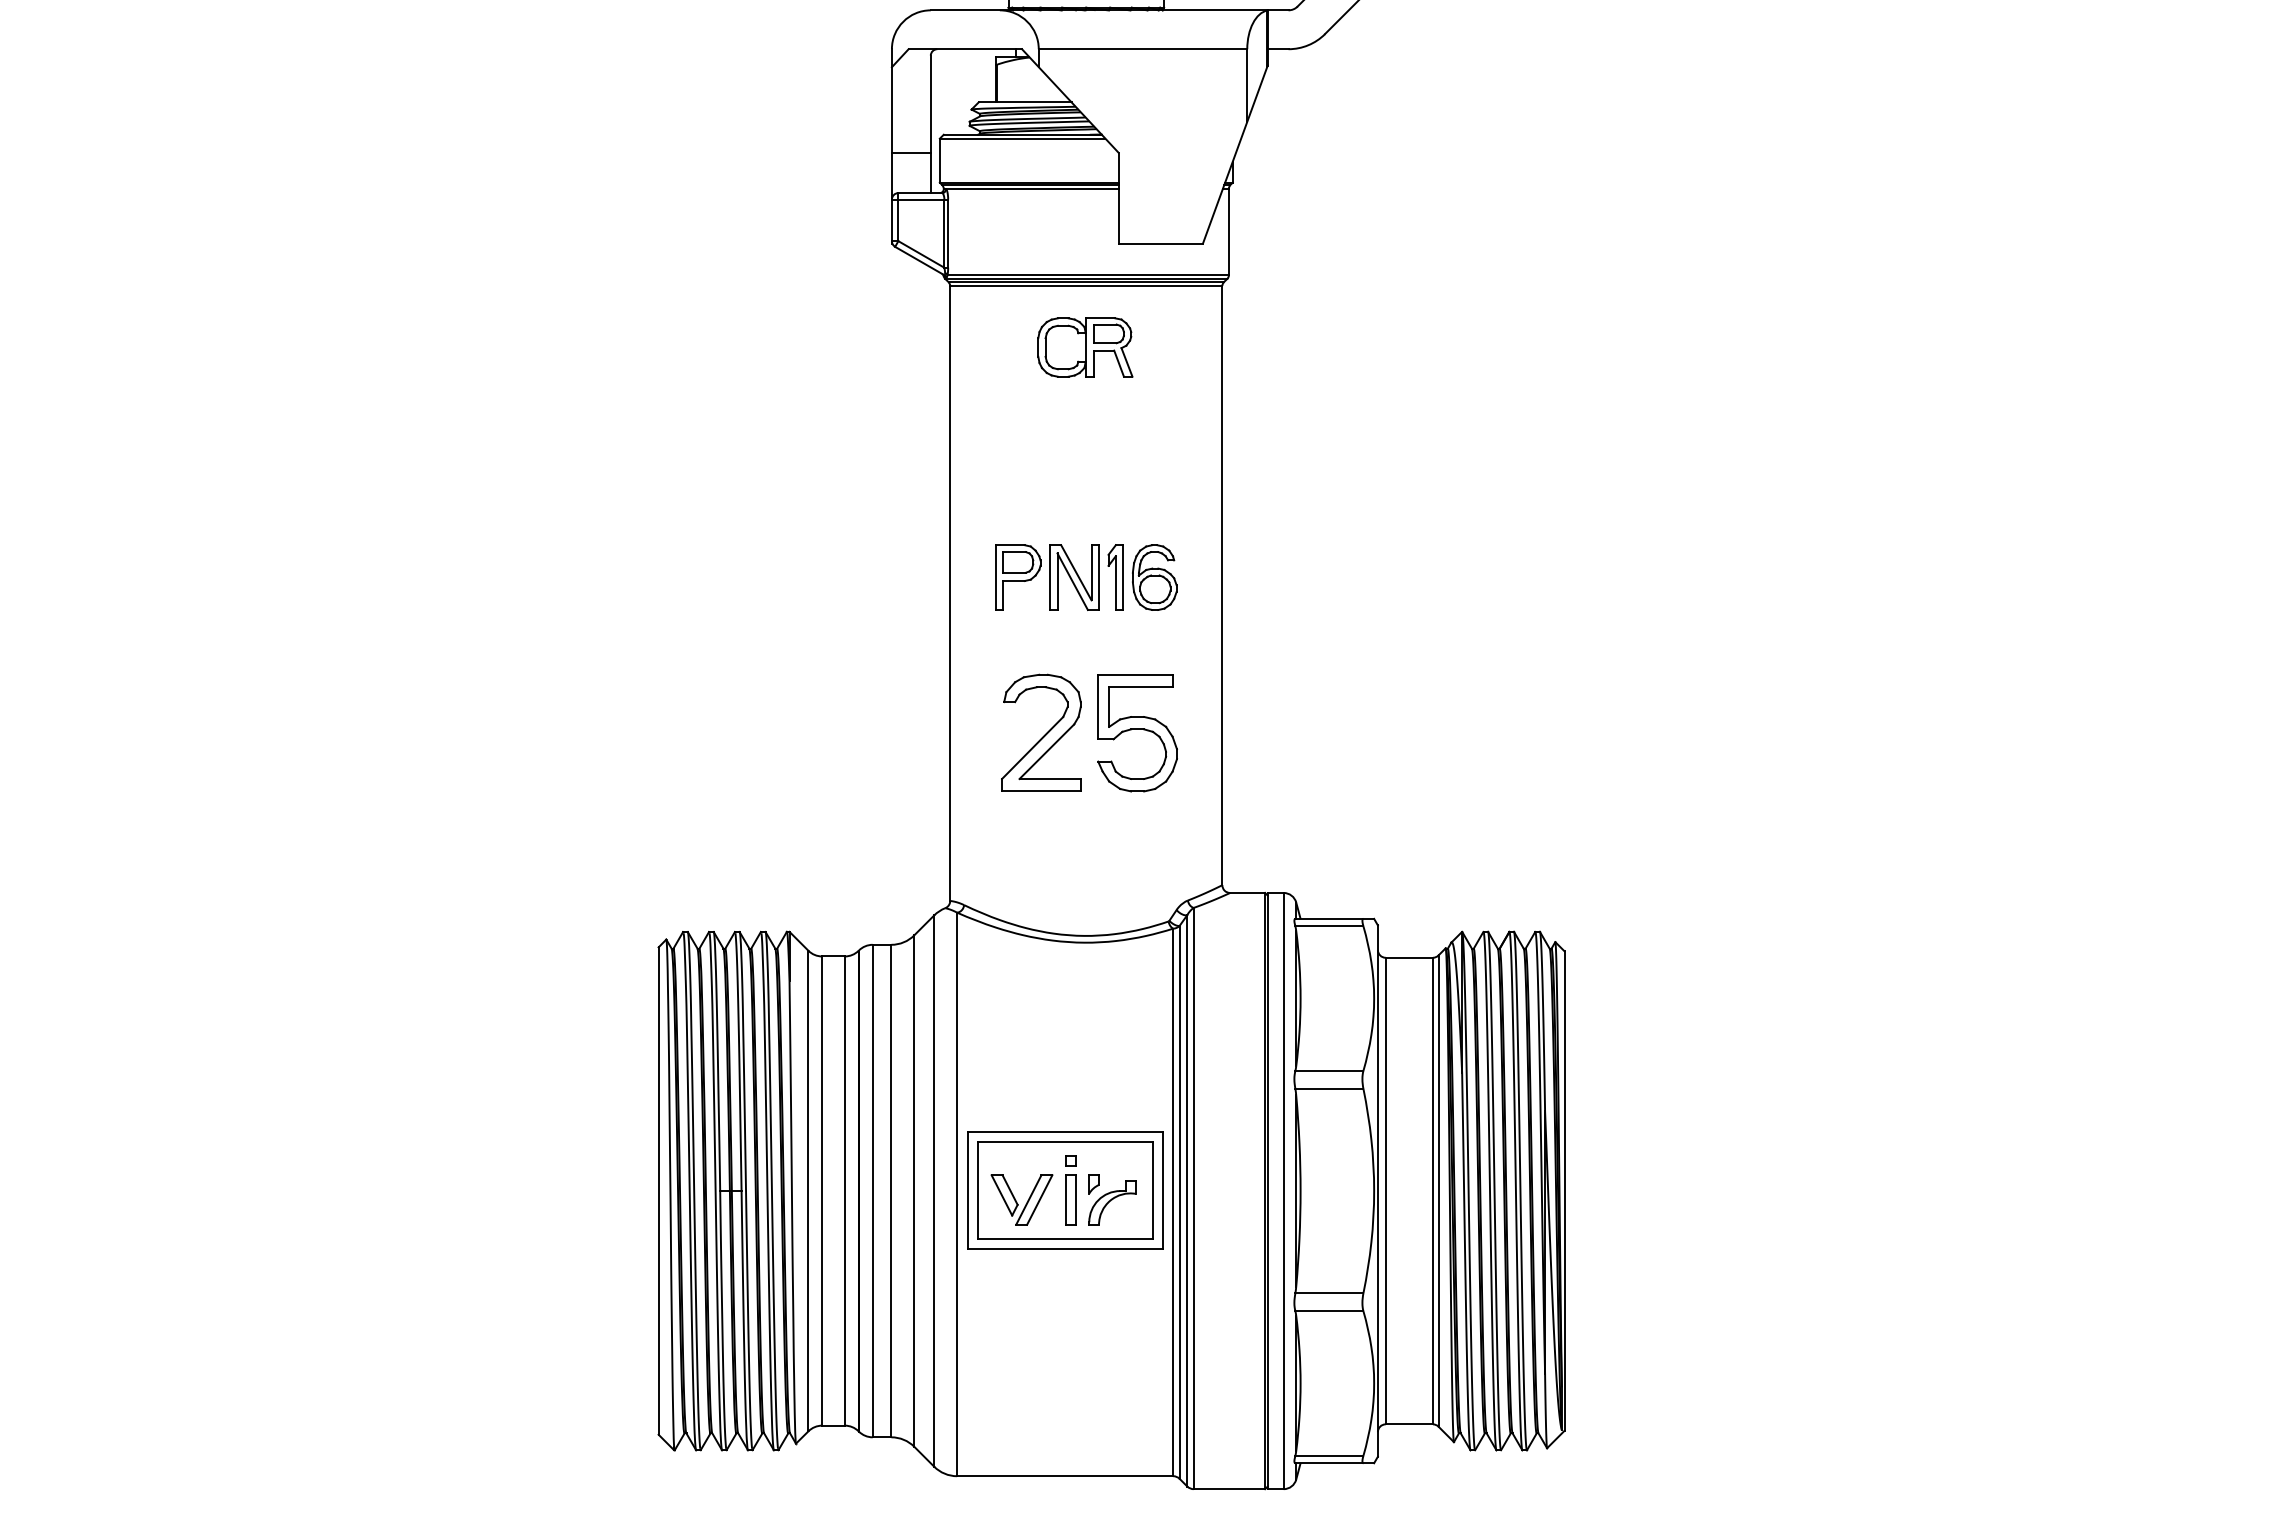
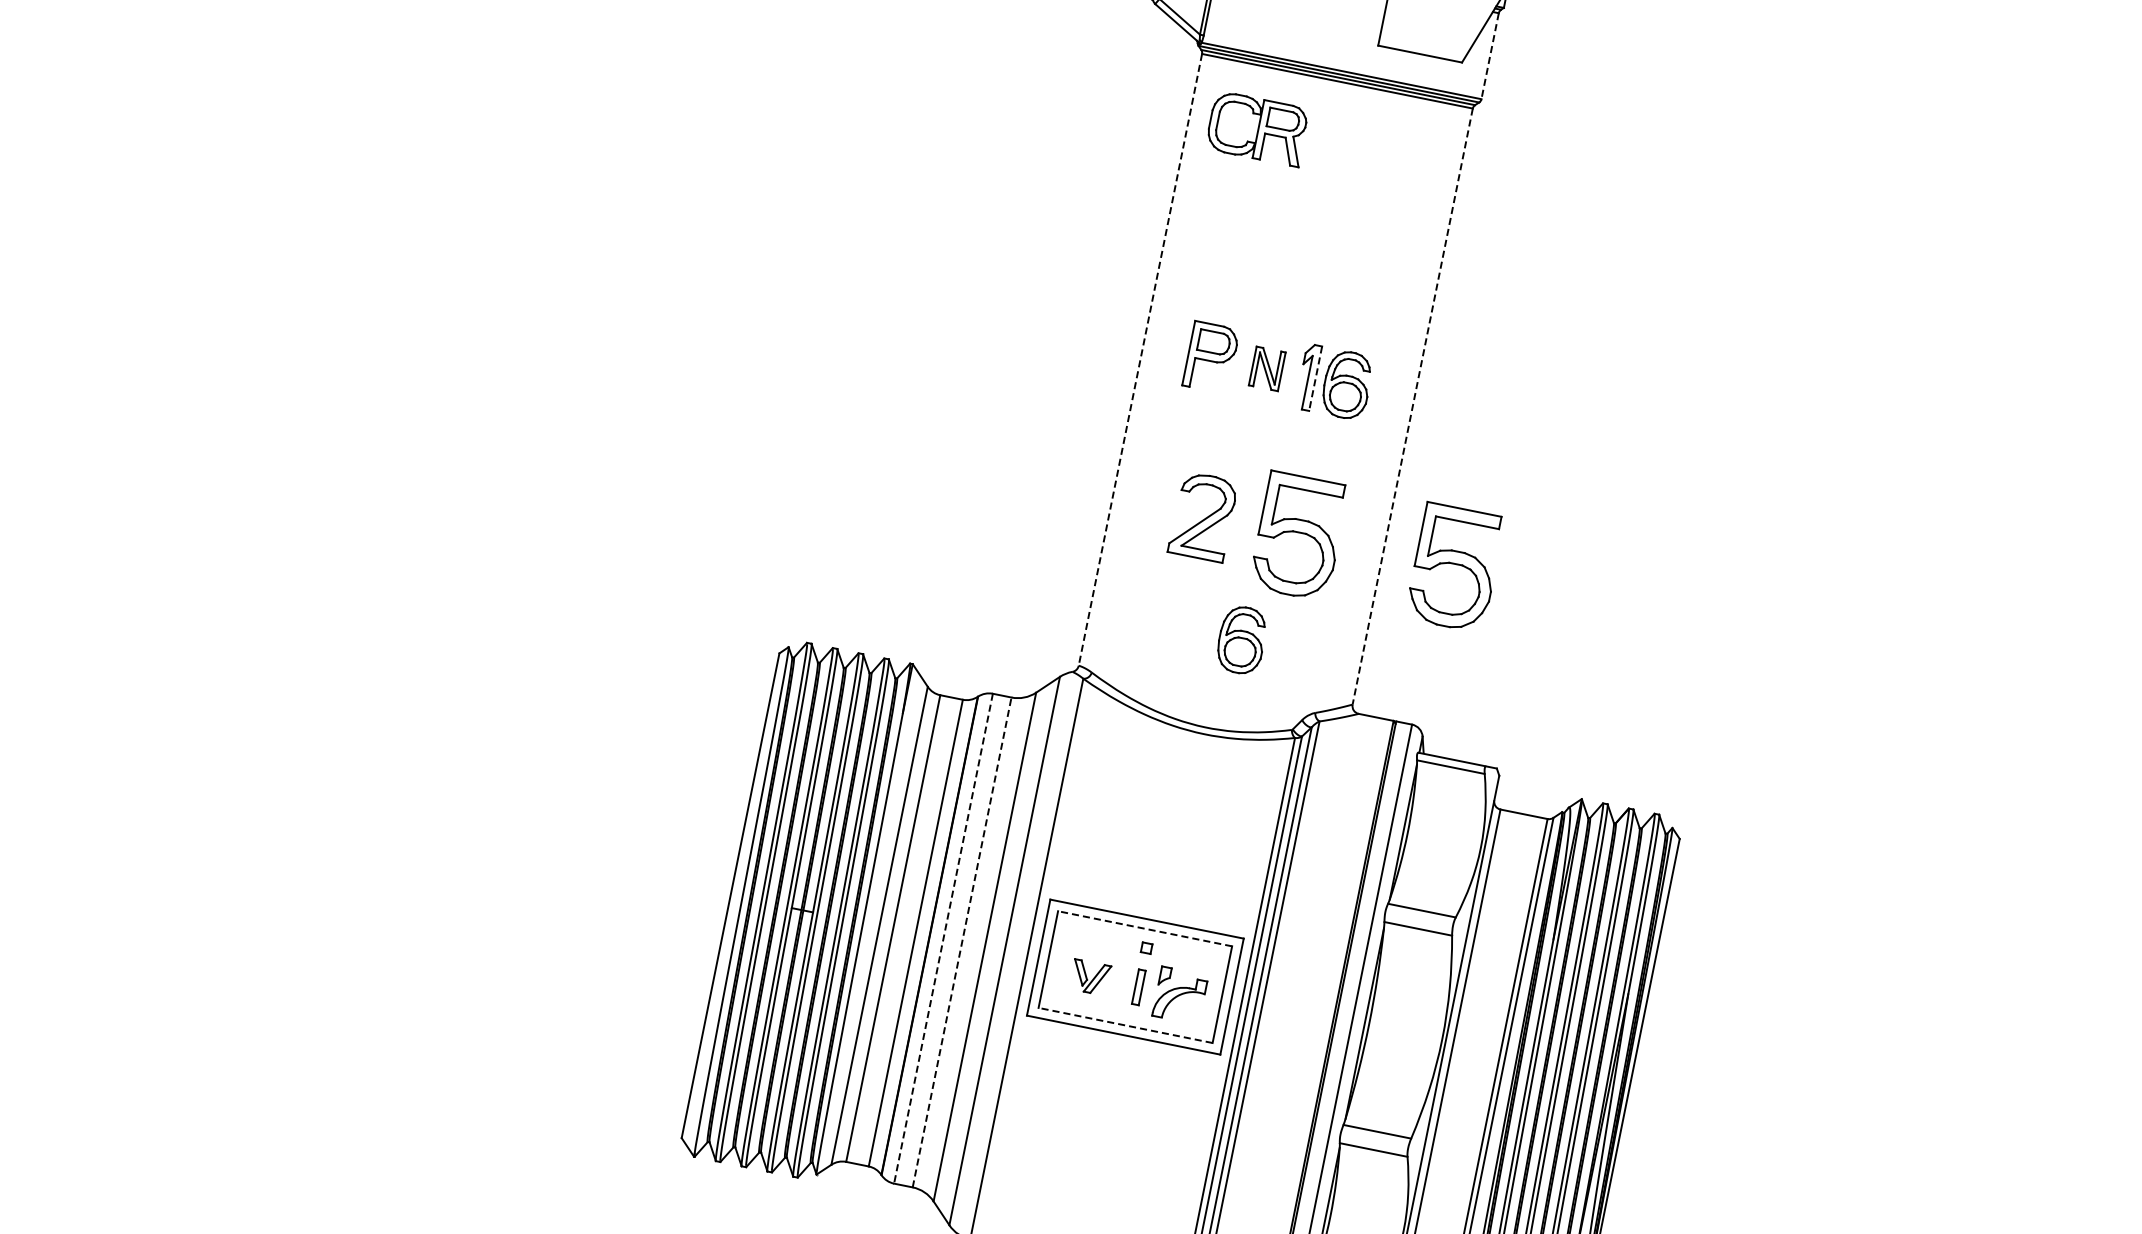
line: (1228, 232) -> (1489, 56), solid -> dashed
part: (1085, 347) -> (1257, 128), moved
part: (1074, 577) -> (1267, 368), size x0.6
line: (1123, 578) -> (1315, 379), solid -> dashed
line: (1222, 585) -> (1412, 406), solid -> dashed
line: (950, 593) -> (1140, 359), solid -> dashed
part: (1041, 732) -> (1203, 516), size x0.7
part: (1294, 733) -> (1454, 568), added
part: (1102, 844) -> (1241, 640), added
line: (1065, 1142) -> (1145, 929), solid -> dashed
line: (891, 1190) -> (962, 941), solid -> dashed
line: (872, 1191) -> (943, 939), solid -> dashed
part: (1021, 1199) -> (1089, 976), size x0.6
part: (1070, 1199) -> (1138, 986), size x0.7
line: (1065, 1239) -> (1125, 1025), solid -> dashed

